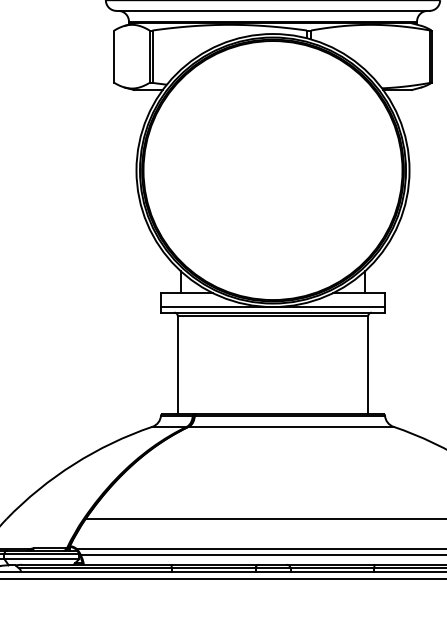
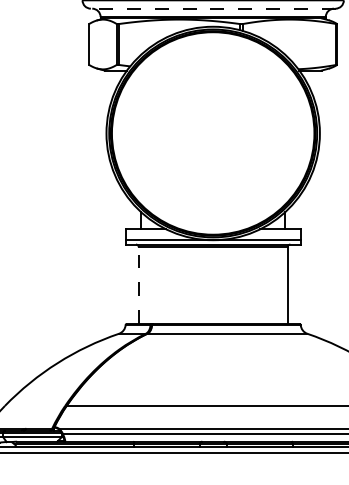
line: (272, 10) -> (212, 8), solid -> dashed
line: (177, 364) -> (138, 285), solid -> dashed

